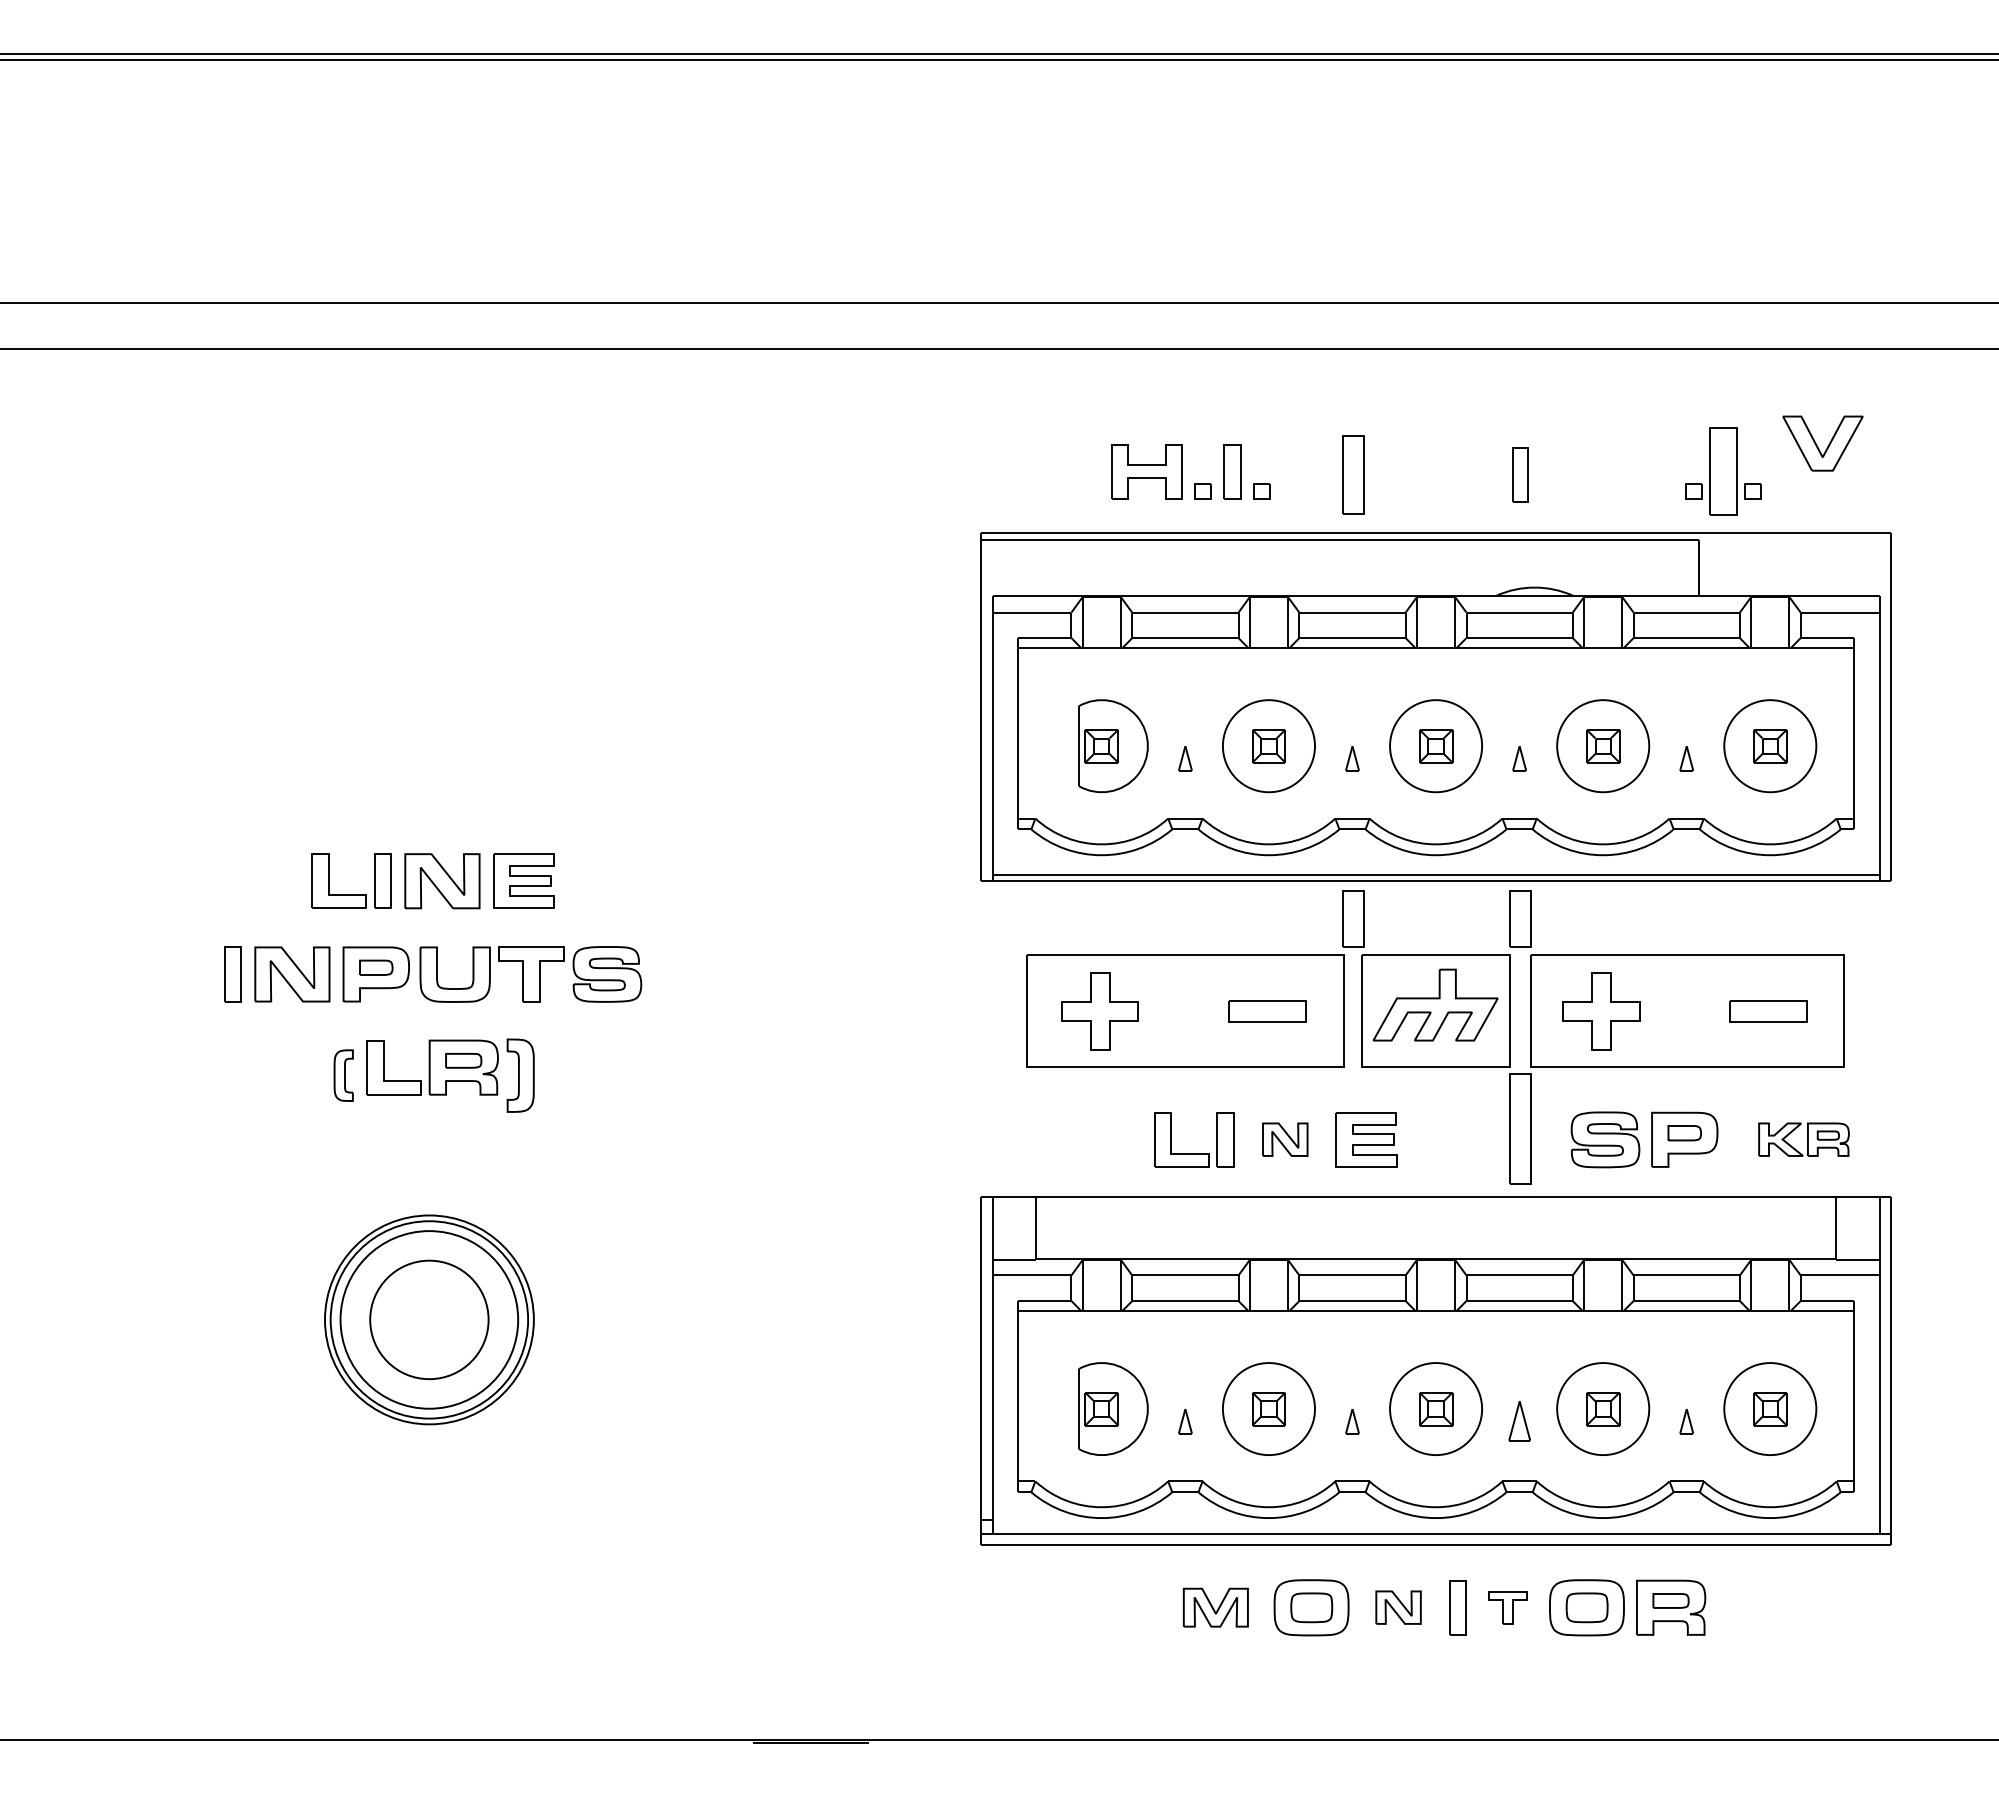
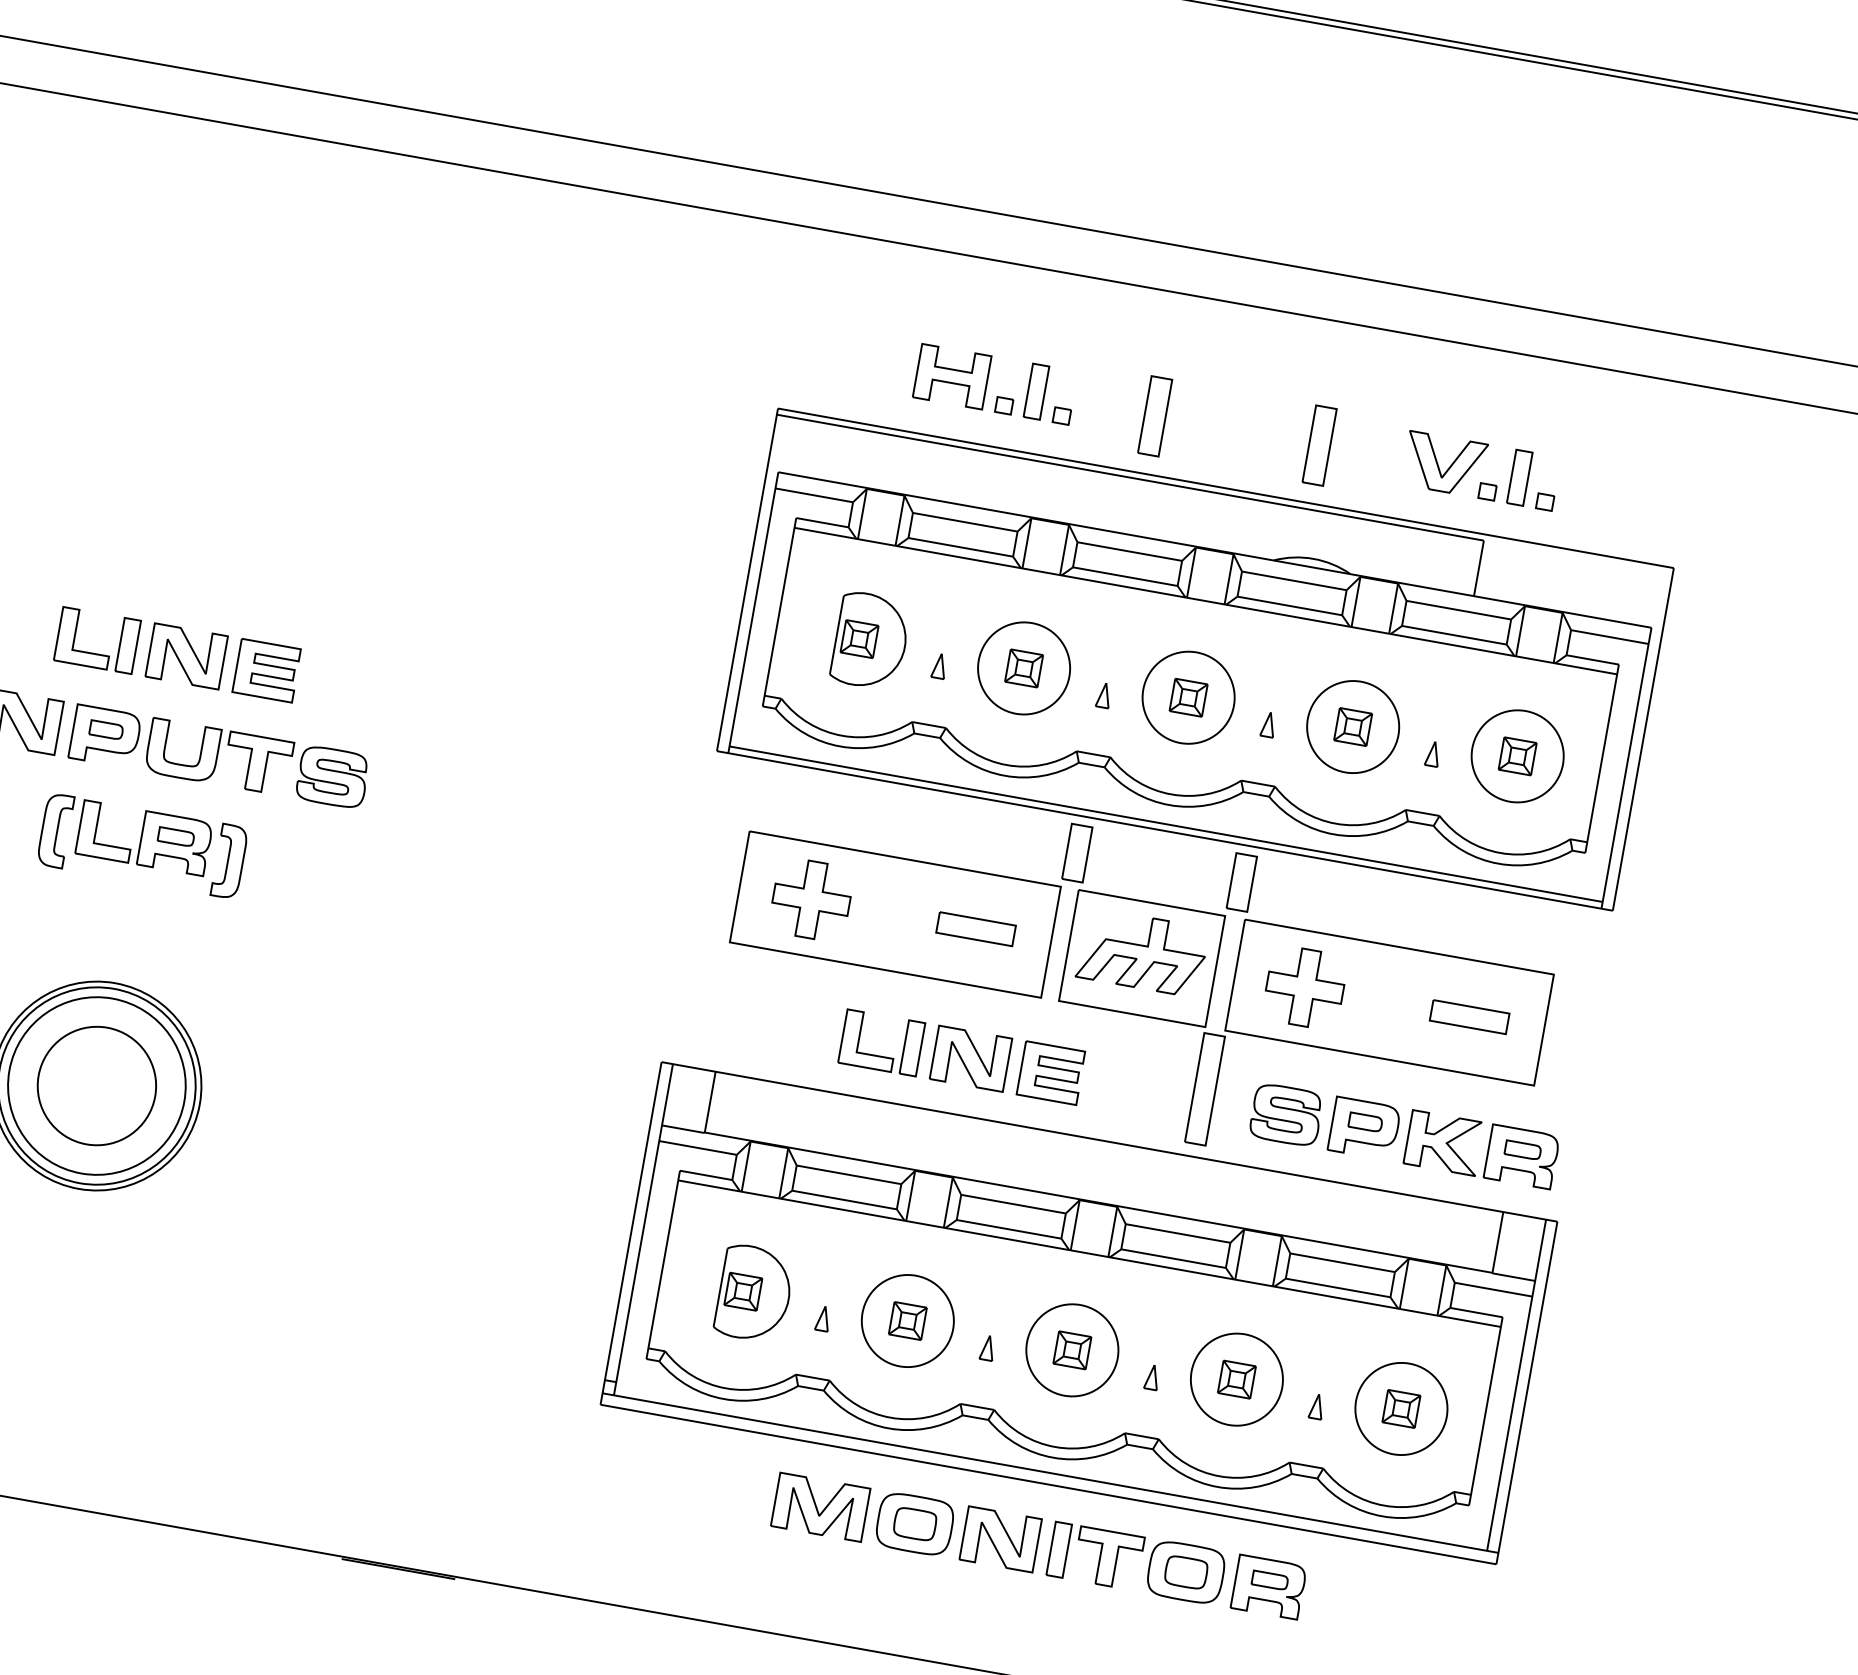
part: (1822, 443) -> (1443, 464), moved
part: (1723, 471) -> (1519, 477), size x0.62
part: (1520, 474) -> (1319, 445), size x1.43
part: (343, 1075) -> (55, 830), size x1.43
part: (1285, 1139) -> (971, 1058), size x1.67
part: (1803, 1139) -> (1481, 1149), size x1.67
part: (1519, 1421) -> (1152, 1377), size x0.62
part: (1215, 1607) -> (820, 1507), size x1.43
part: (1398, 1607) -> (1000, 1539), size x1.67
part: (1507, 1607) -> (1107, 1558), size x1.67

